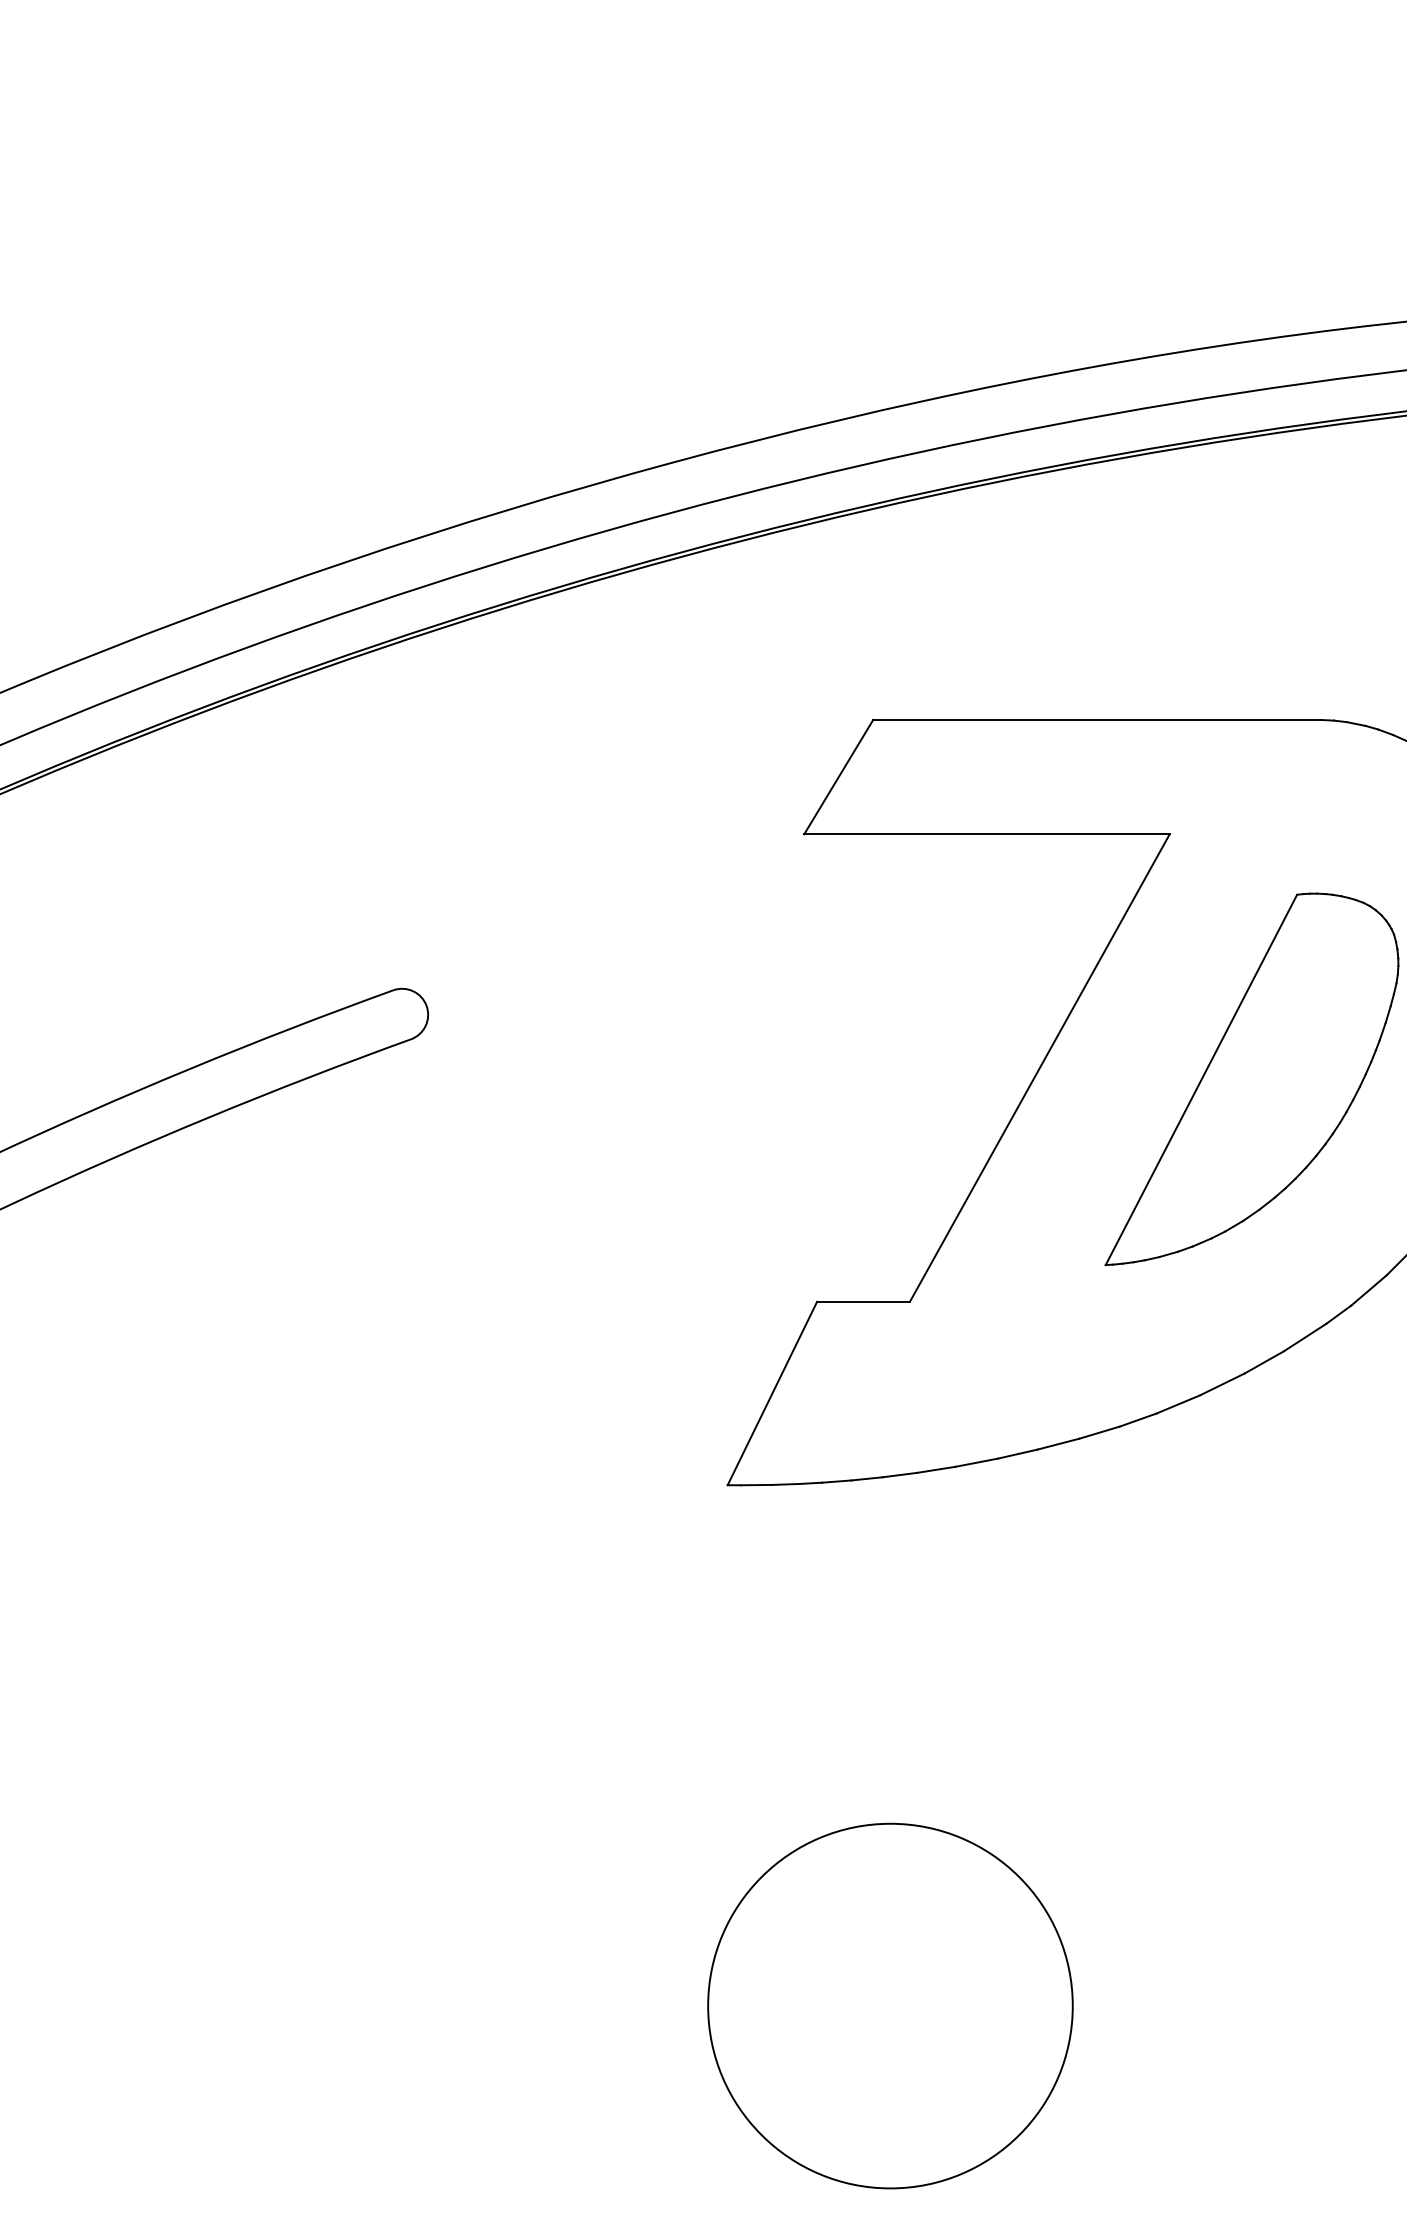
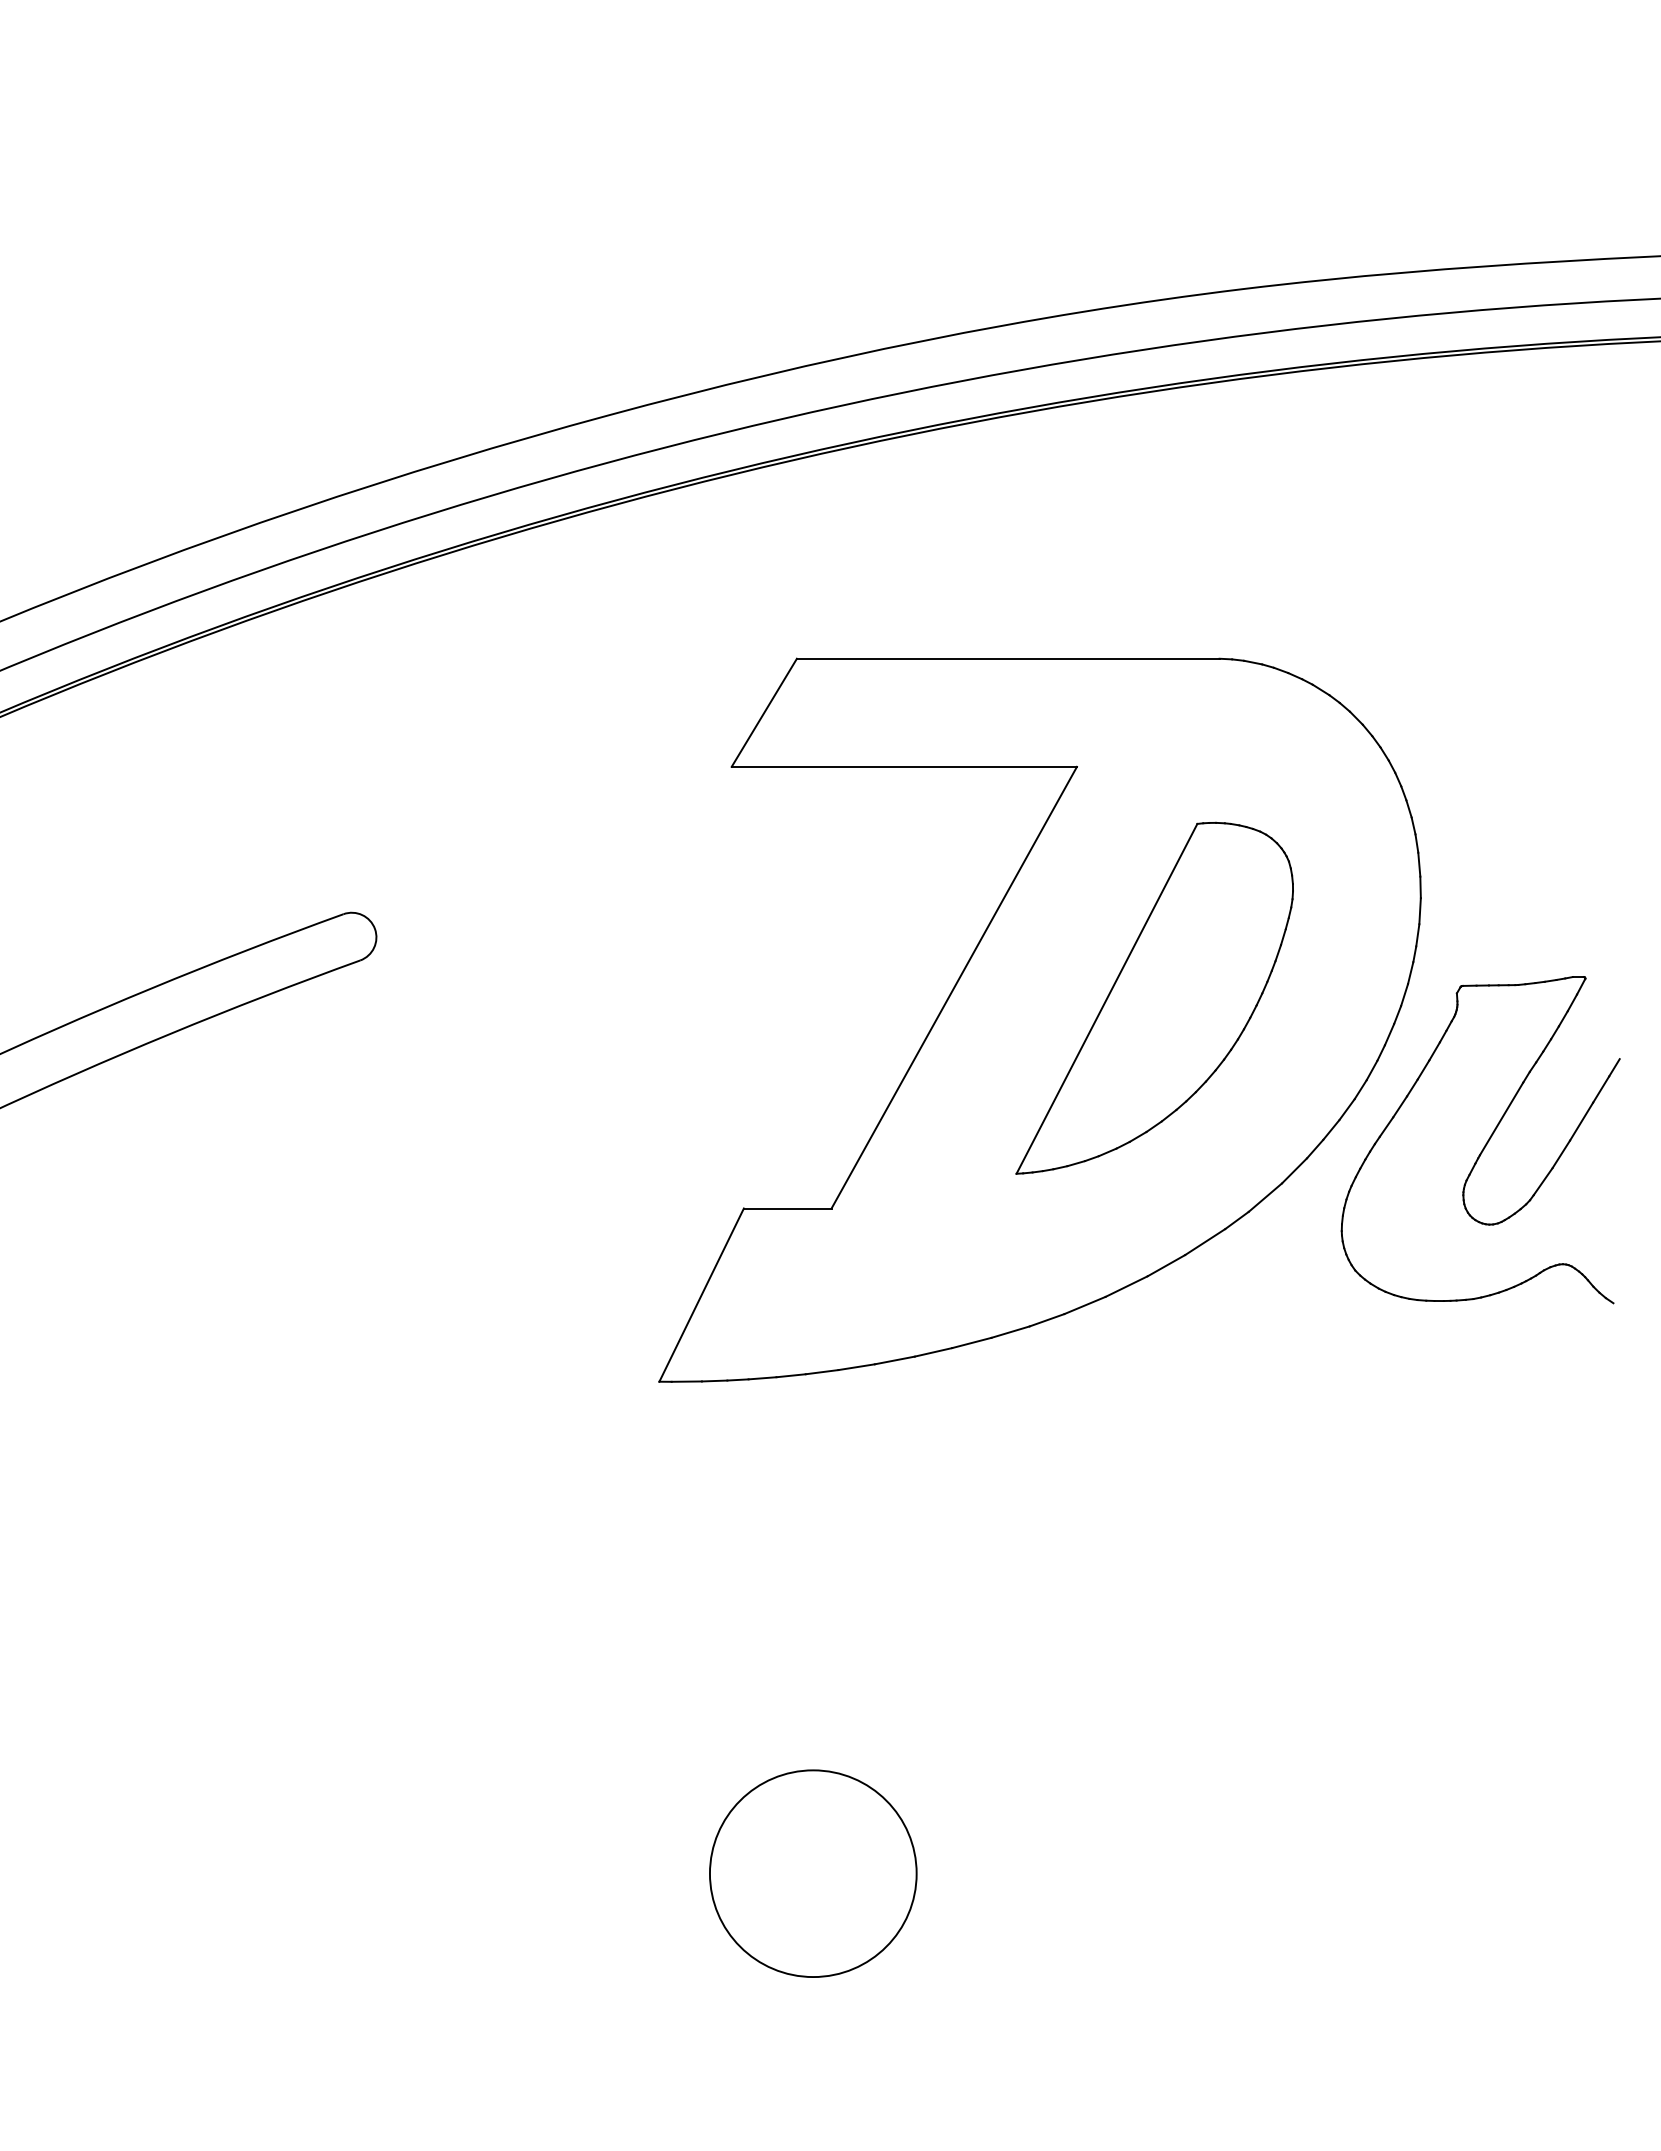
circle: (890, 2005) -> (813, 1873), size x0.6

